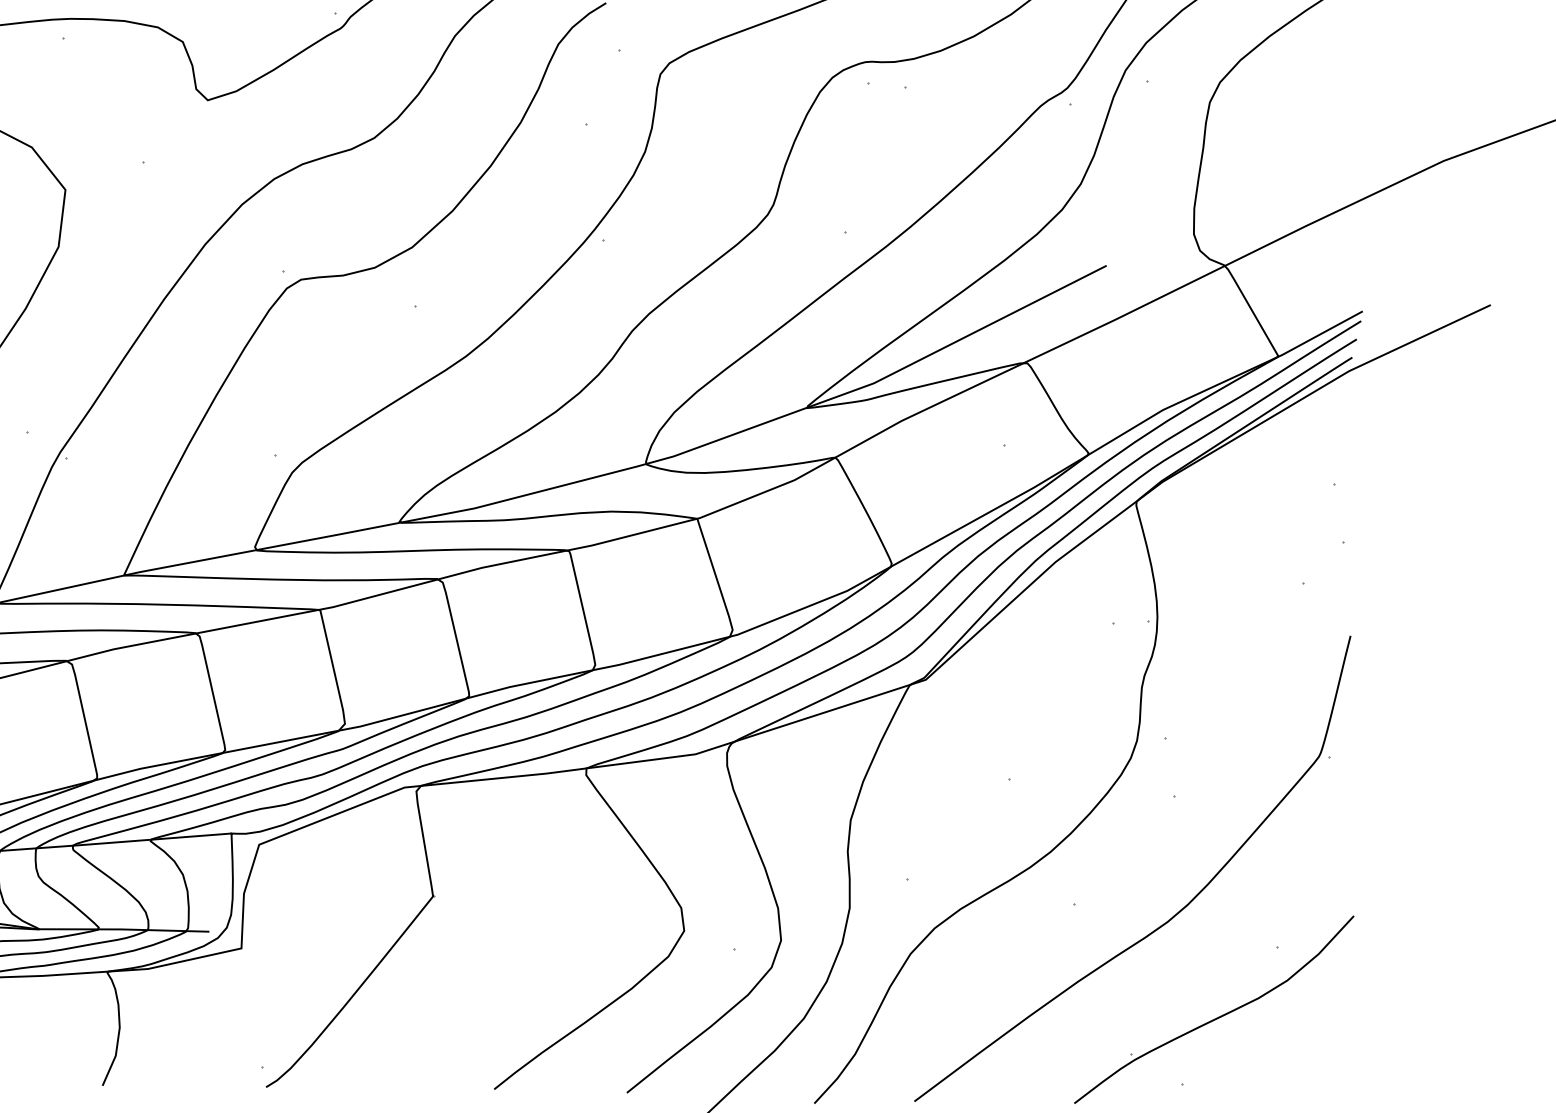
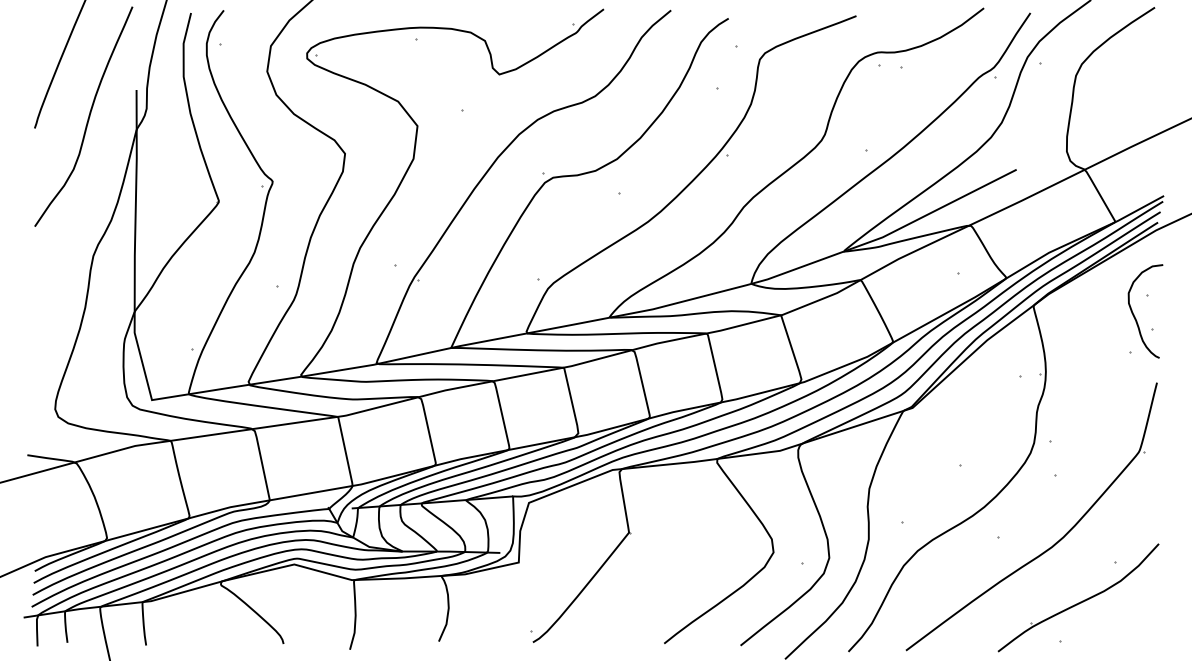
curve: (1313, 520) -> (1135, 316), added

